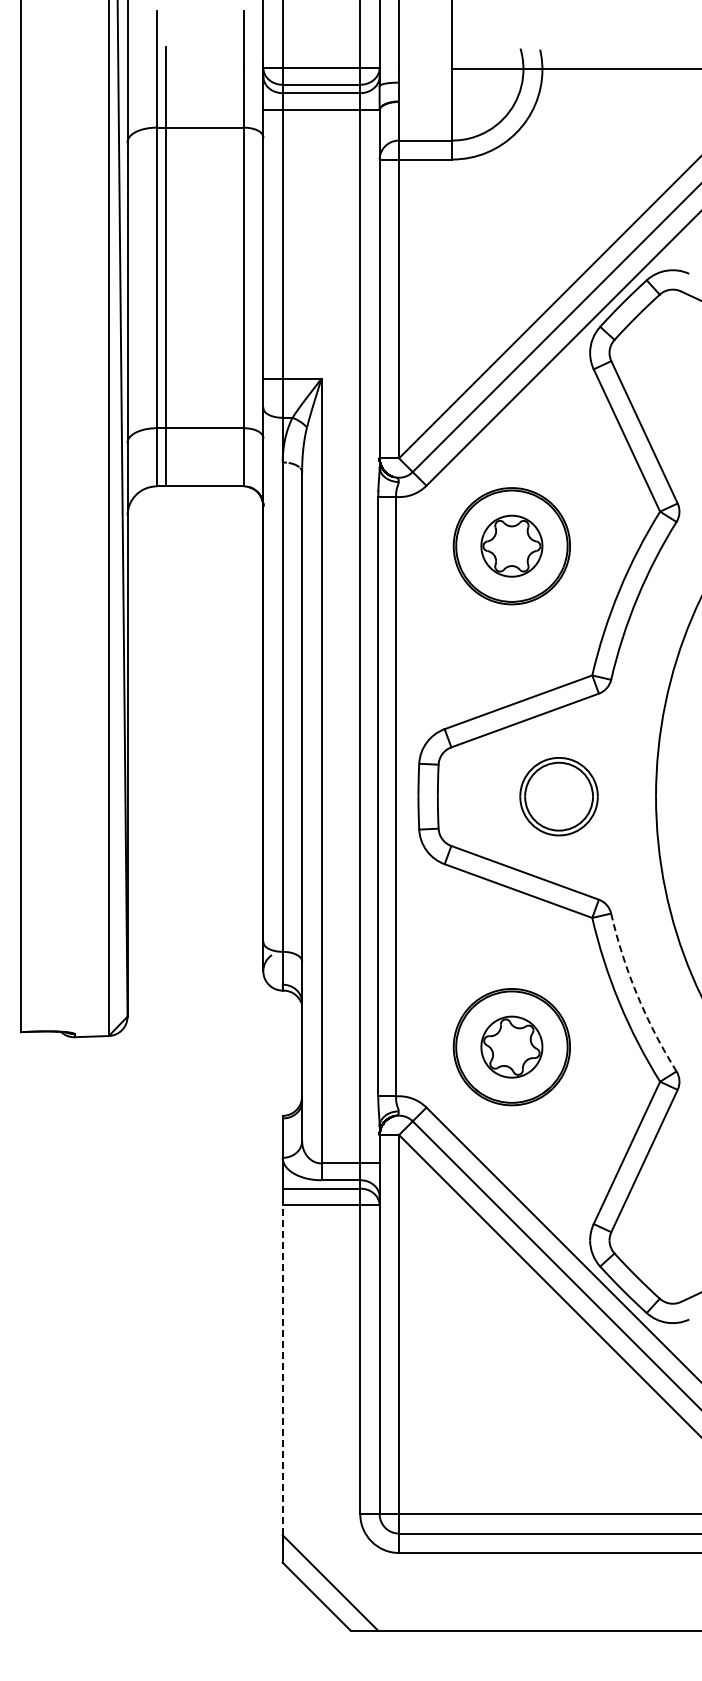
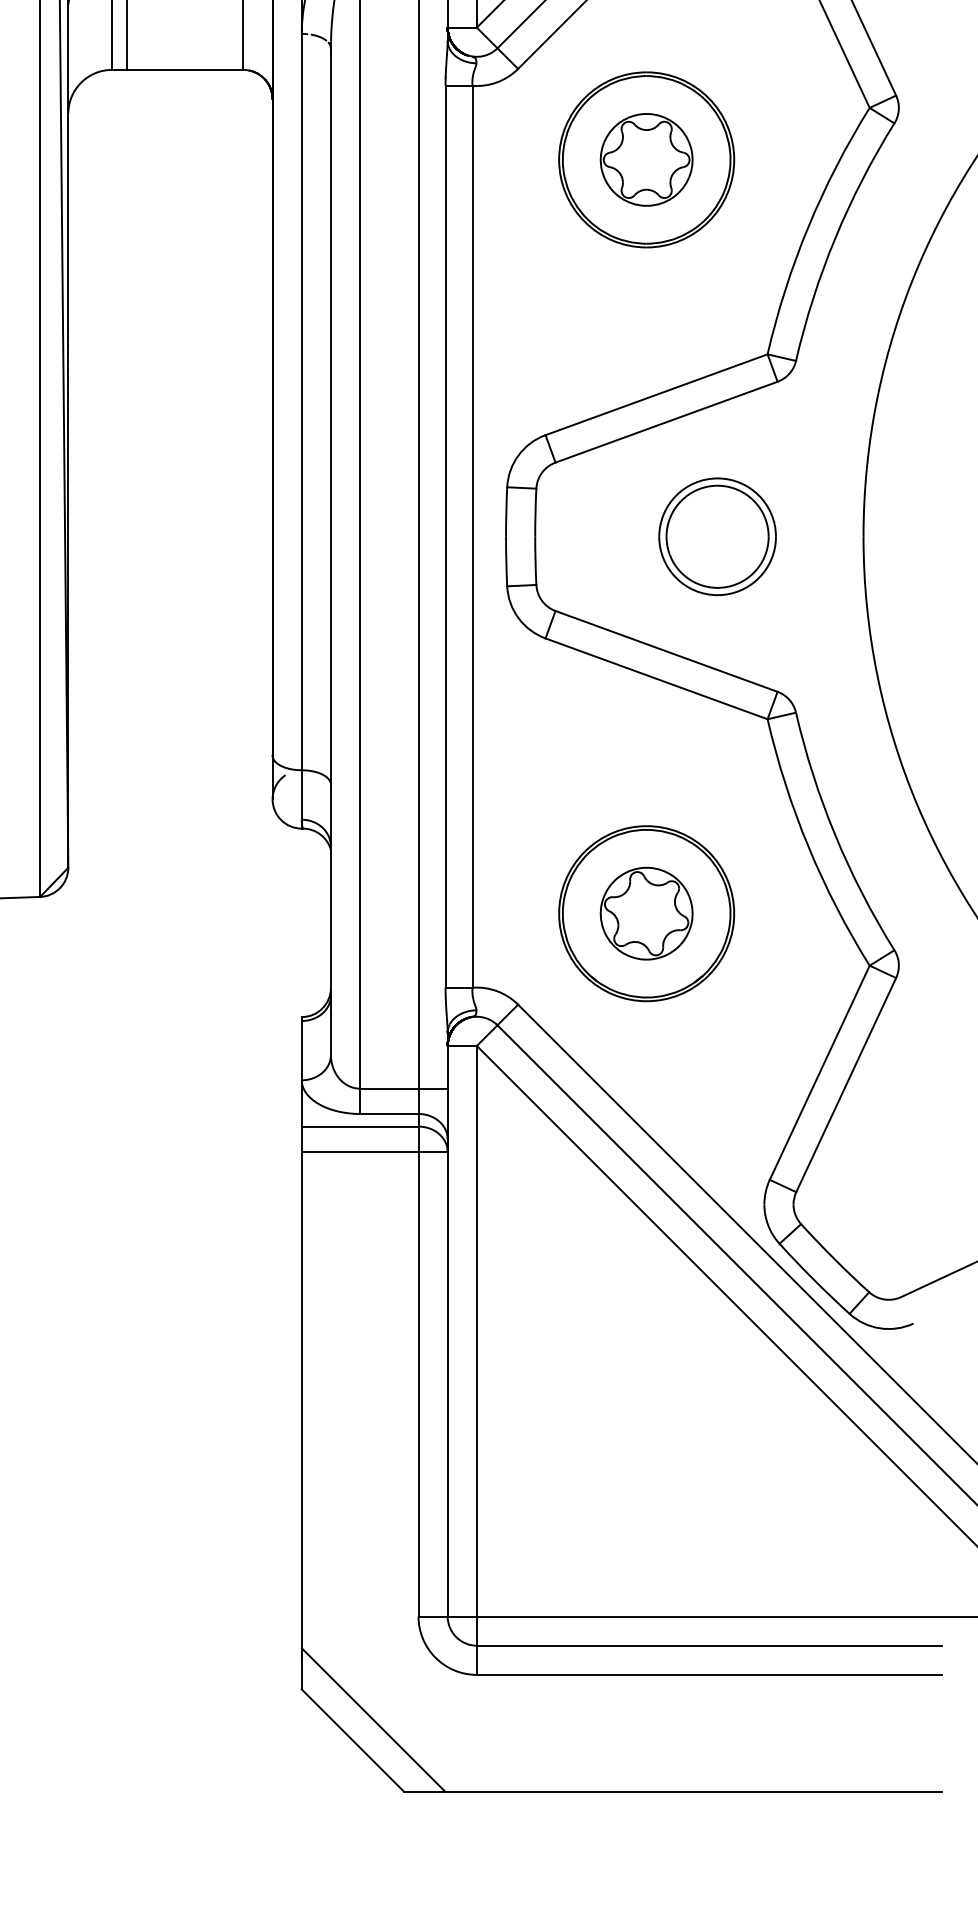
arc: (637, 995) -> (835, 835), dashed -> solid
line: (282, 1370) -> (301, 1400), dashed -> solid

